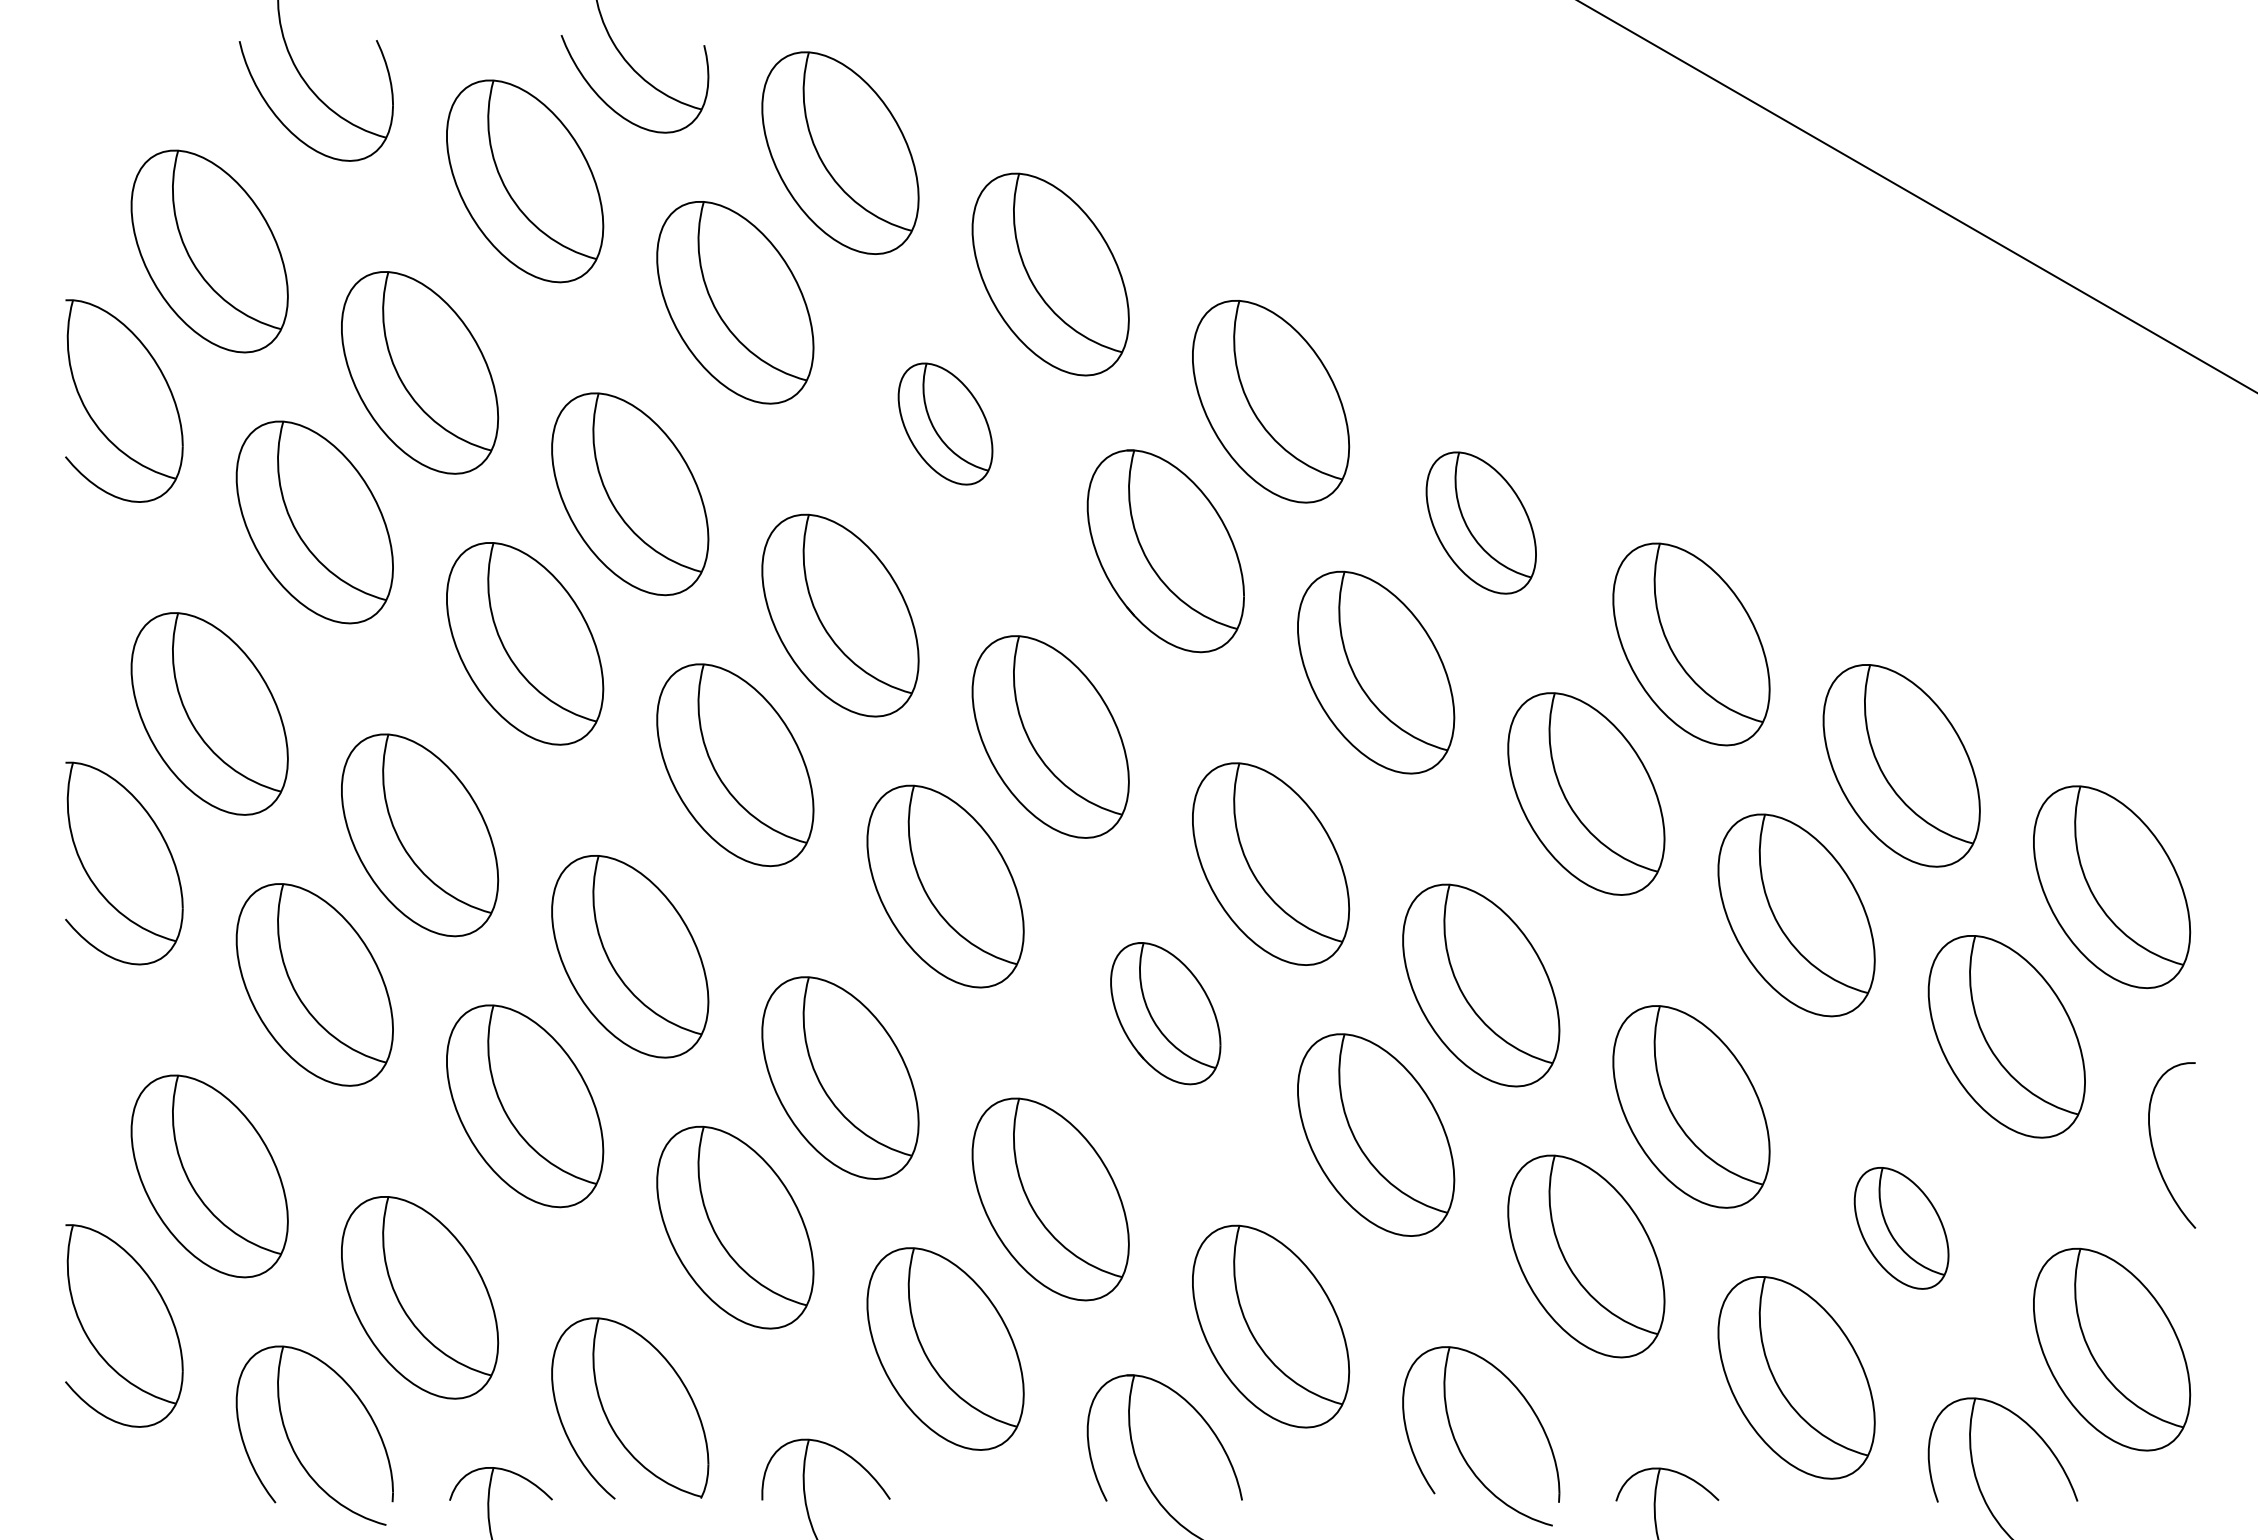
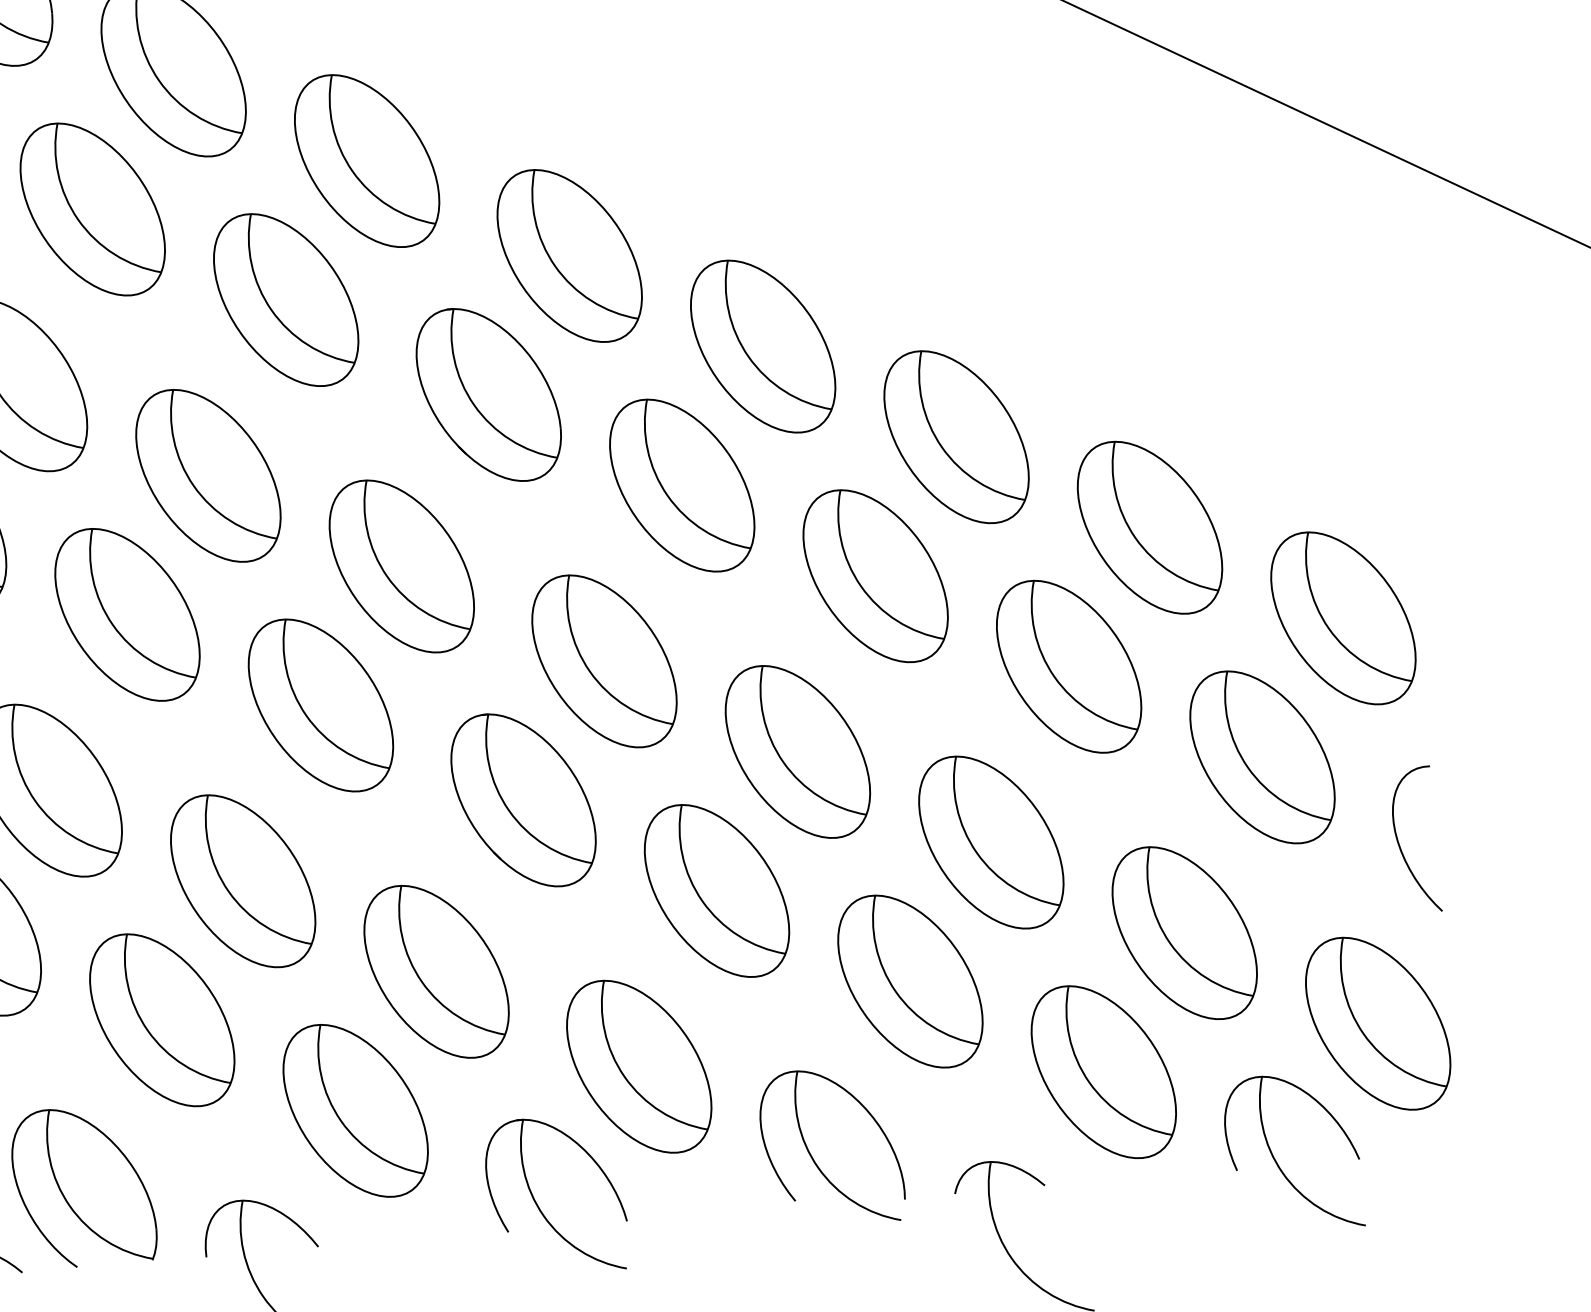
part: (945, 423) -> (286, 299), size x1.67
part: (1481, 522) -> (763, 346), size x1.43
part: (1165, 1013) -> (523, 800), size x1.43
part: (1901, 1228) -> (1184, 933), size x1.67

